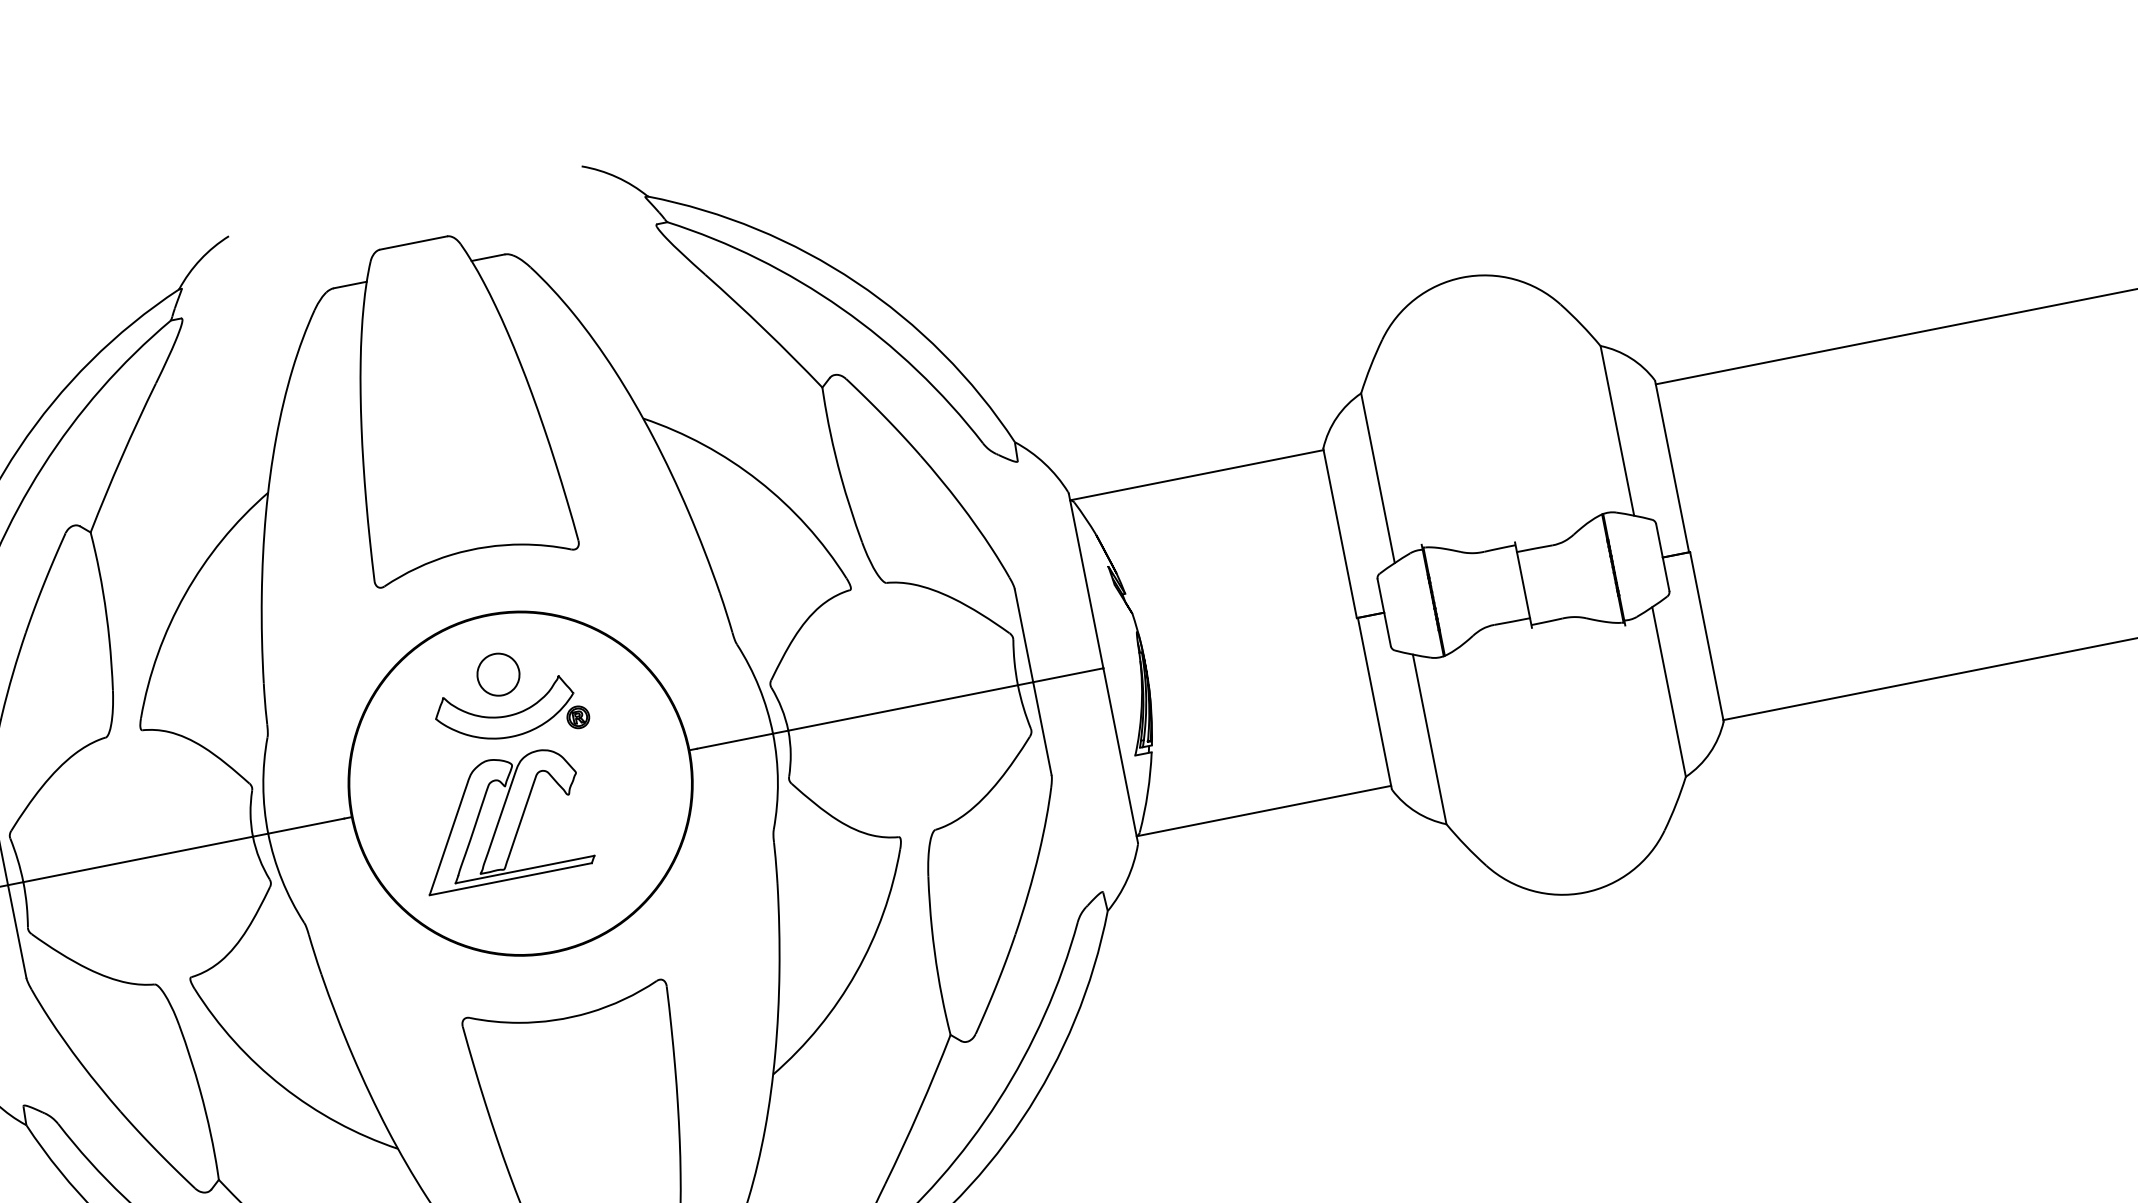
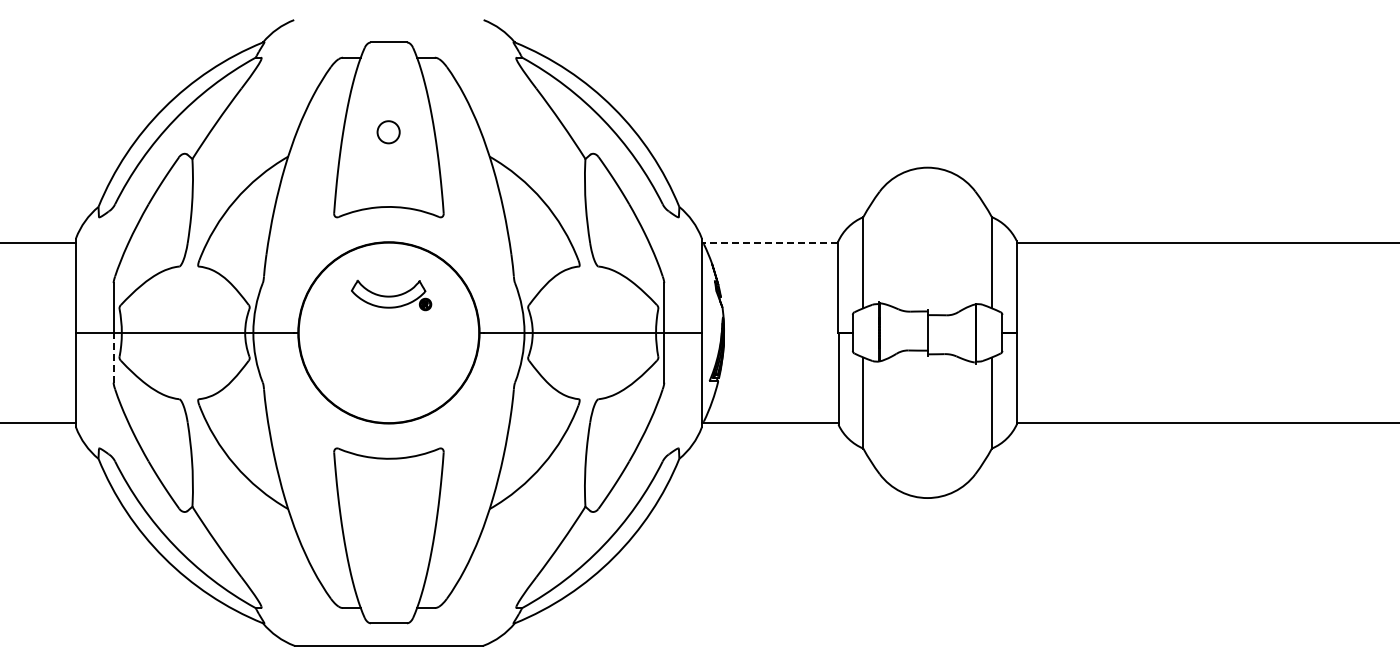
line: (1195, 475) -> (769, 242), solid -> dashed
part: (498, 675) -> (388, 132), moved
part: (499, 819) -> (374, 349), removed
line: (16, 931) -> (113, 357), solid -> dashed

